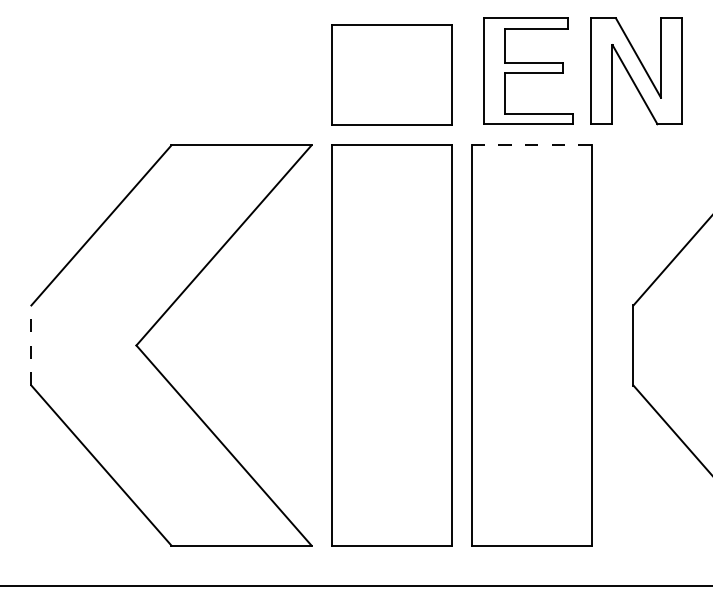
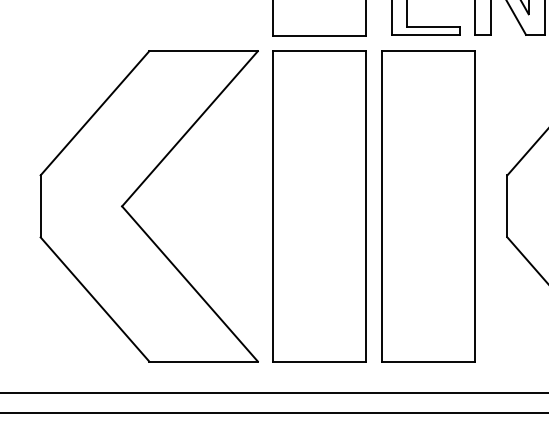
line: (532, 145) -> (429, 51), dashed -> solid
line: (31, 345) -> (40, 206), dashed -> solid

